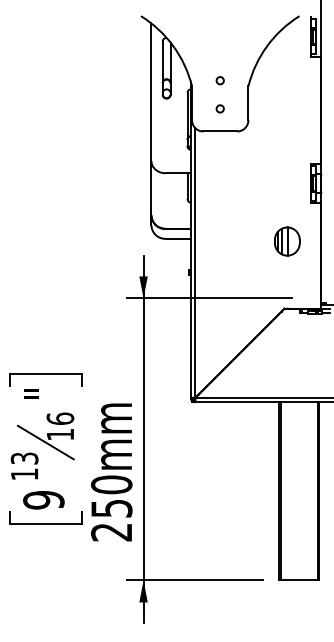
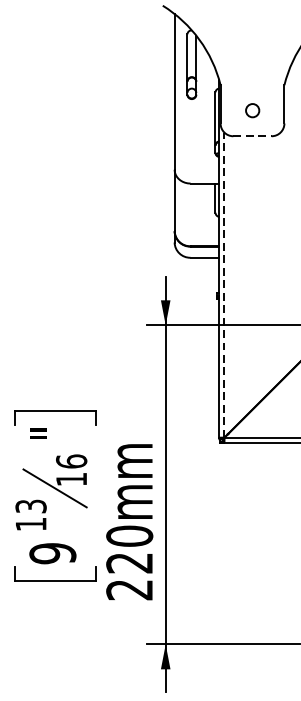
circle: (219, 80) -> (251, 78), removed
circle: (219, 108) -> (251, 110), size x1.6
line: (220, 131) -> (252, 136), solid -> dashed
line: (195, 262) -> (224, 284), solid -> dashed
text: (111, 508) -> (129, 563), 250mm -> 220mm

